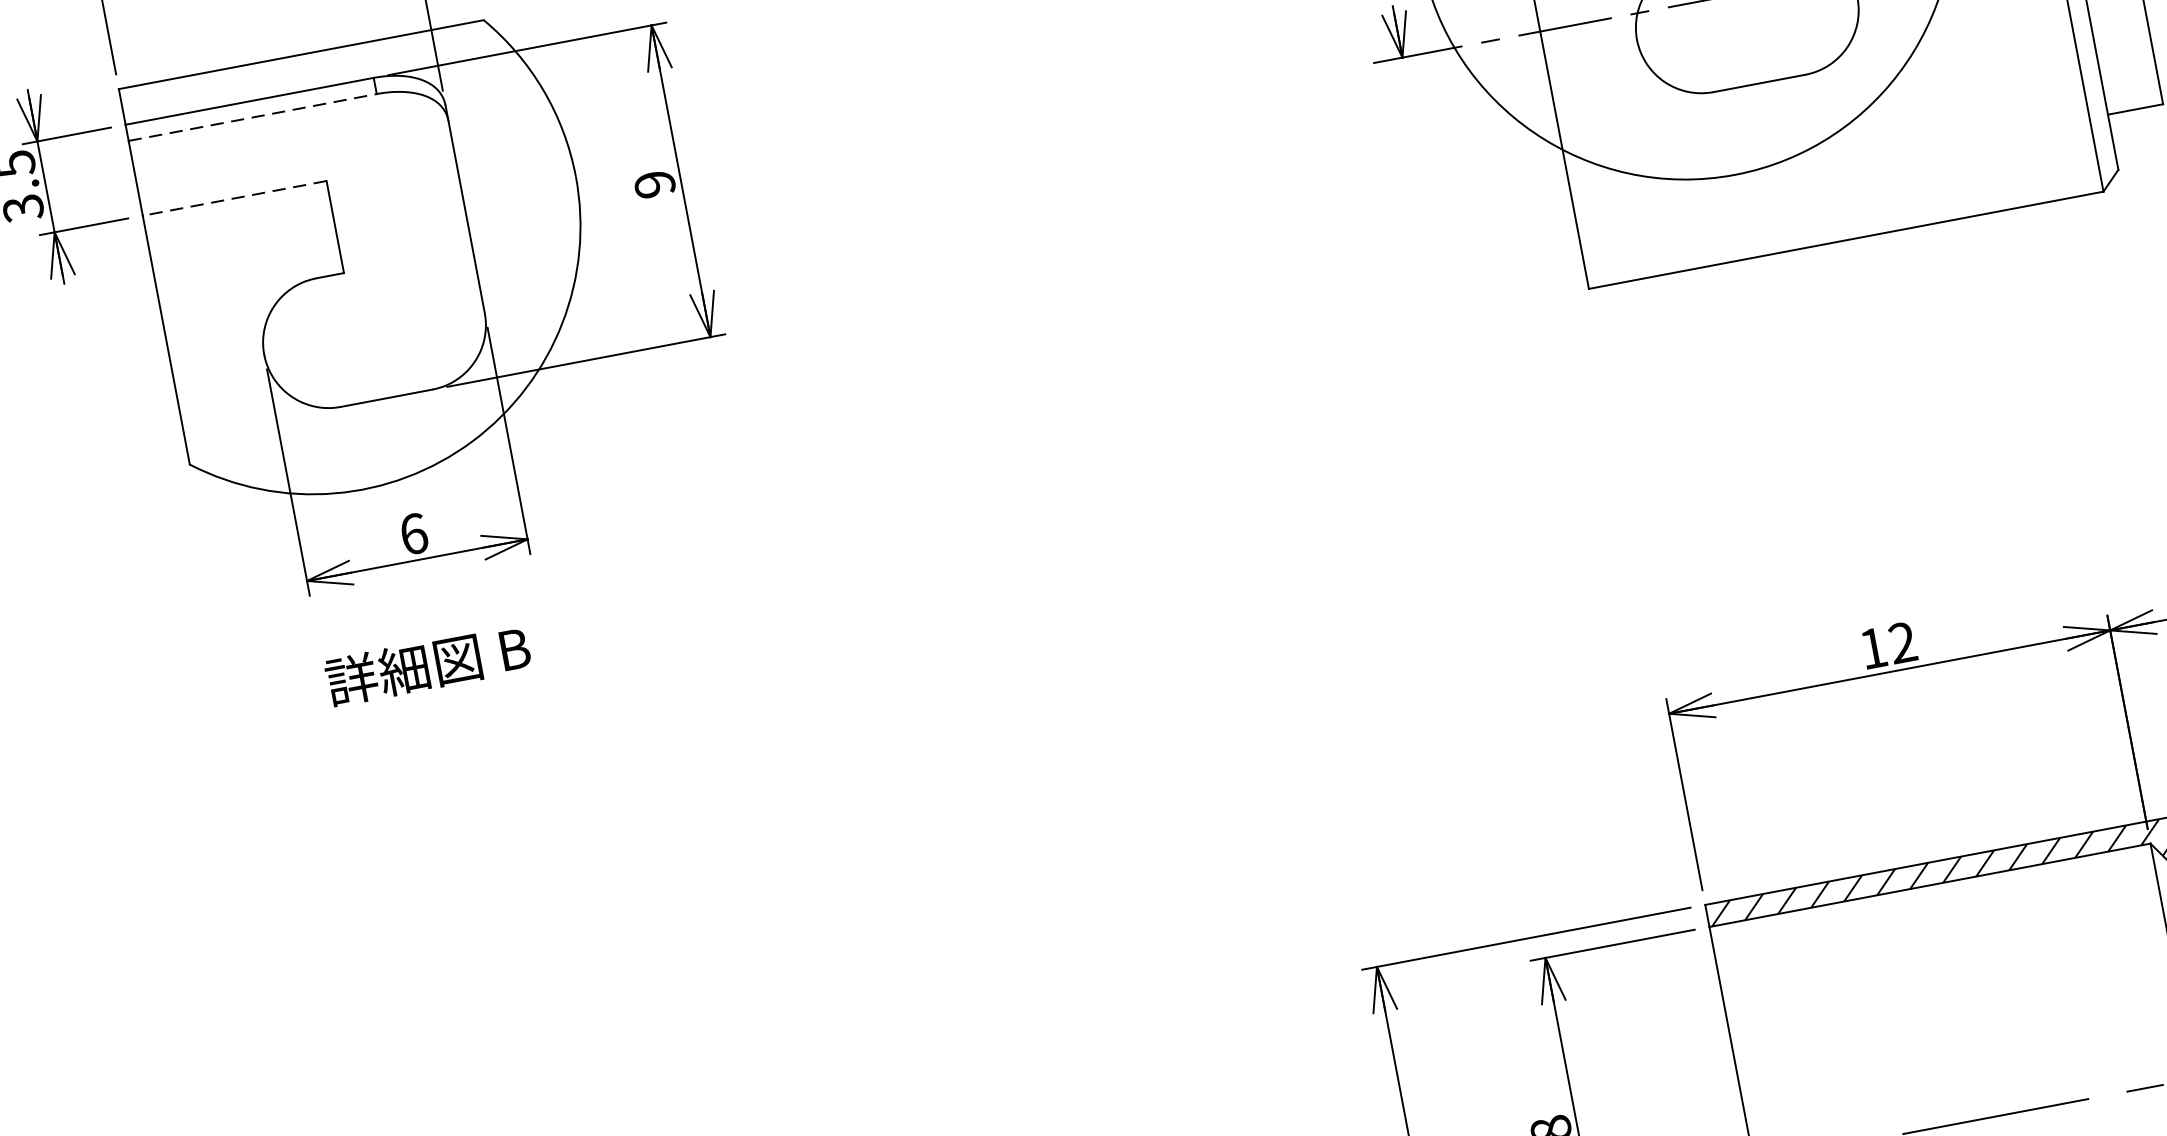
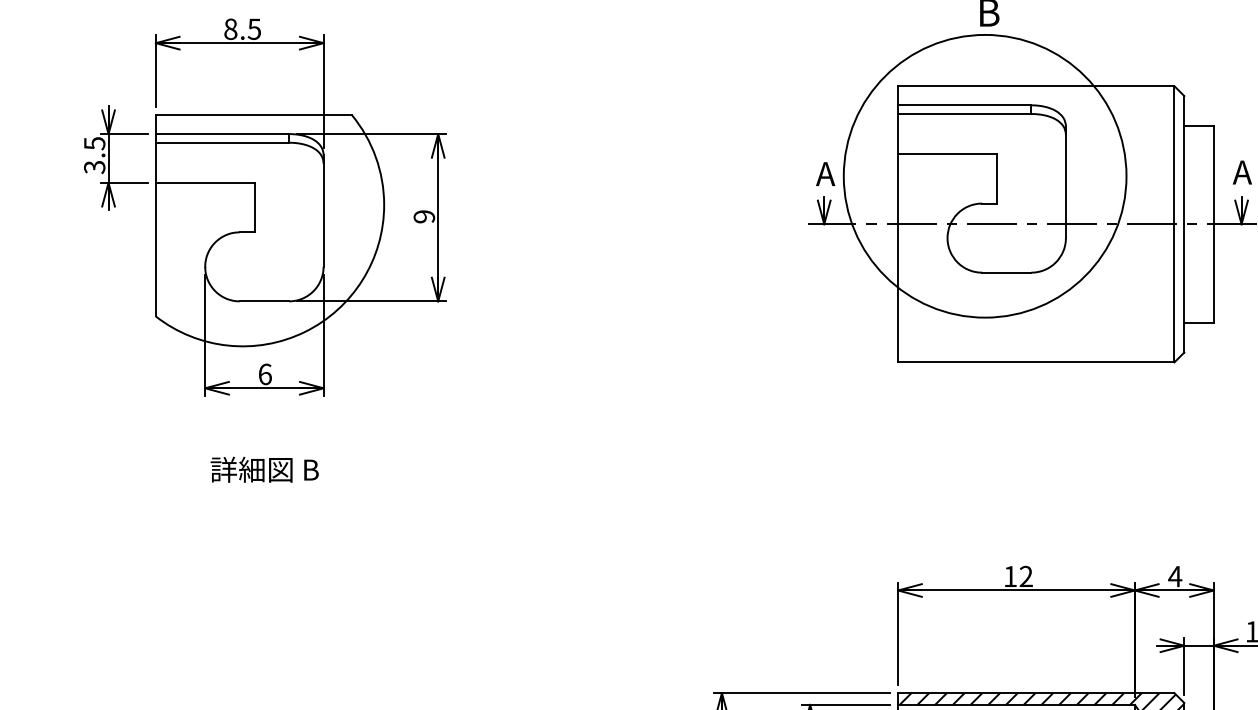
line: (252, 117) -> (222, 142), dashed -> solid
line: (233, 197) -> (204, 182), dashed -> solid
text: (427, 664) -> (264, 469), moved

